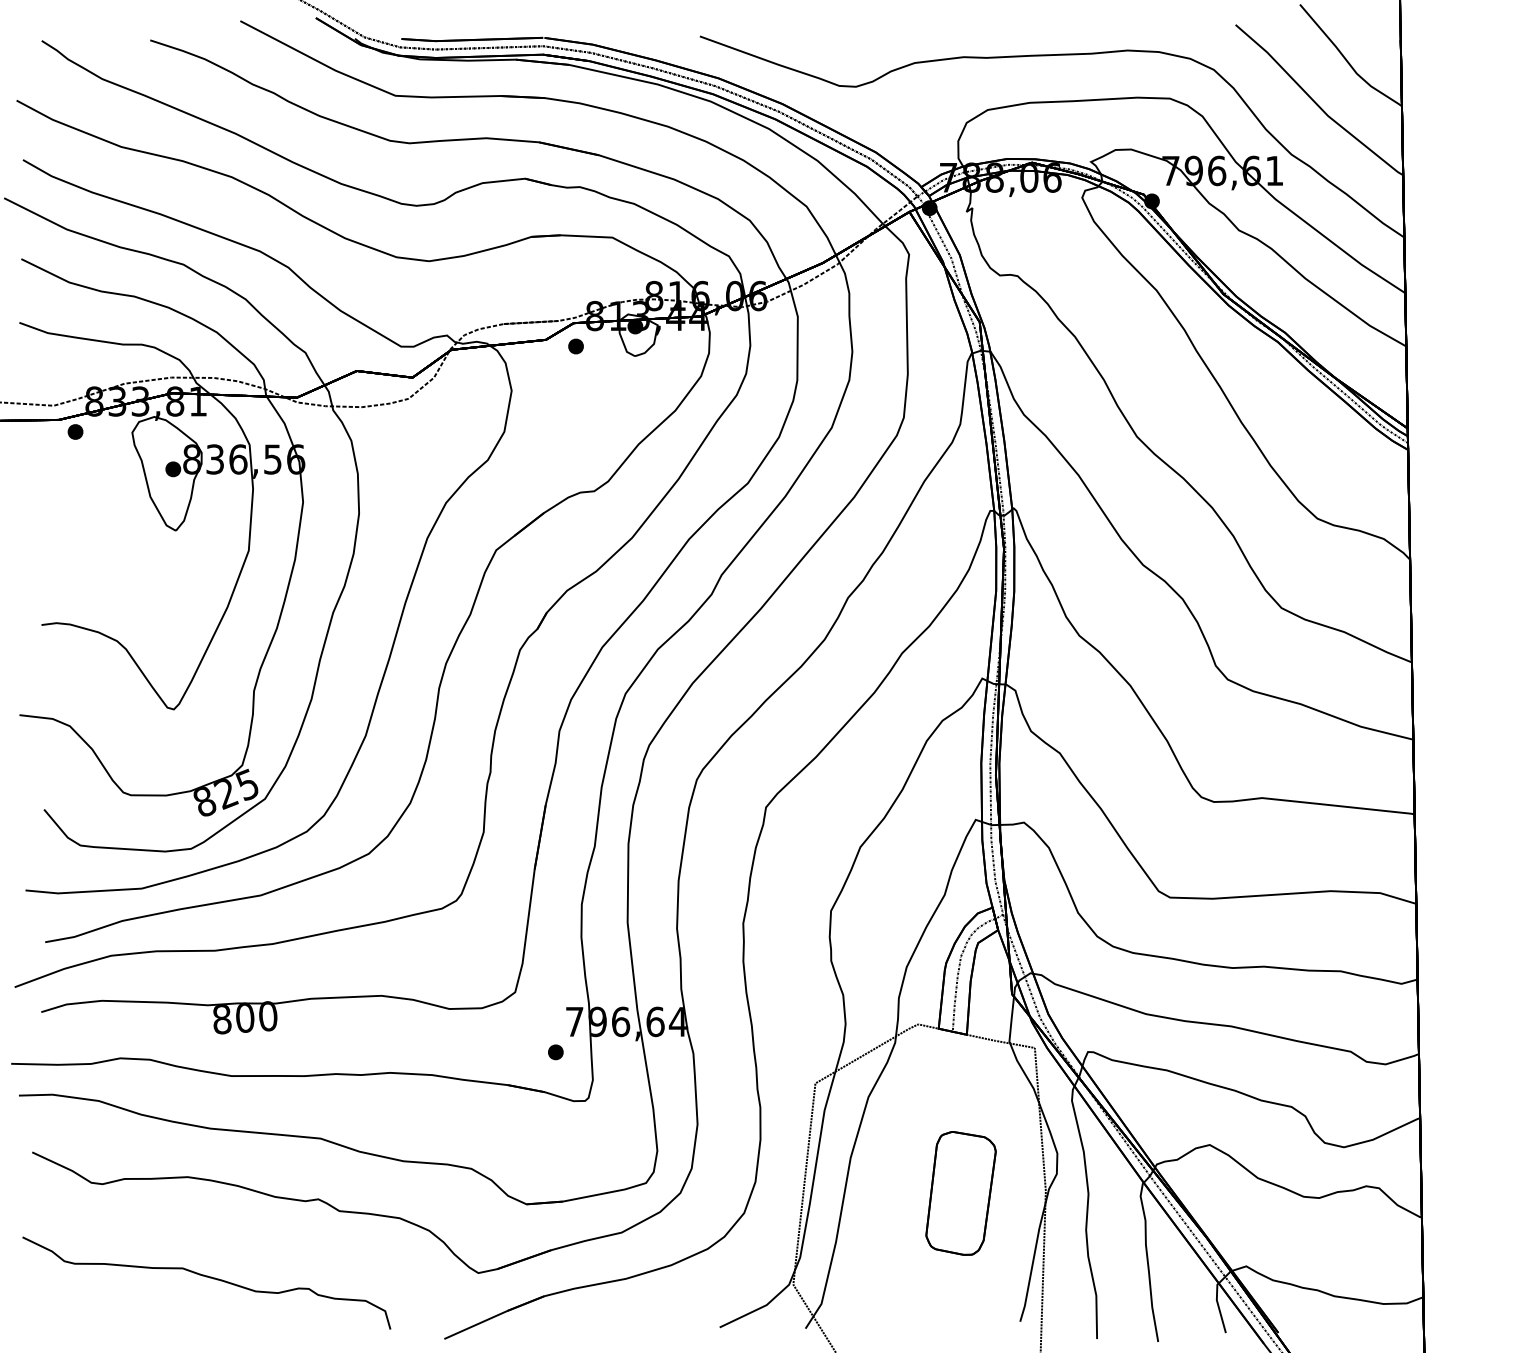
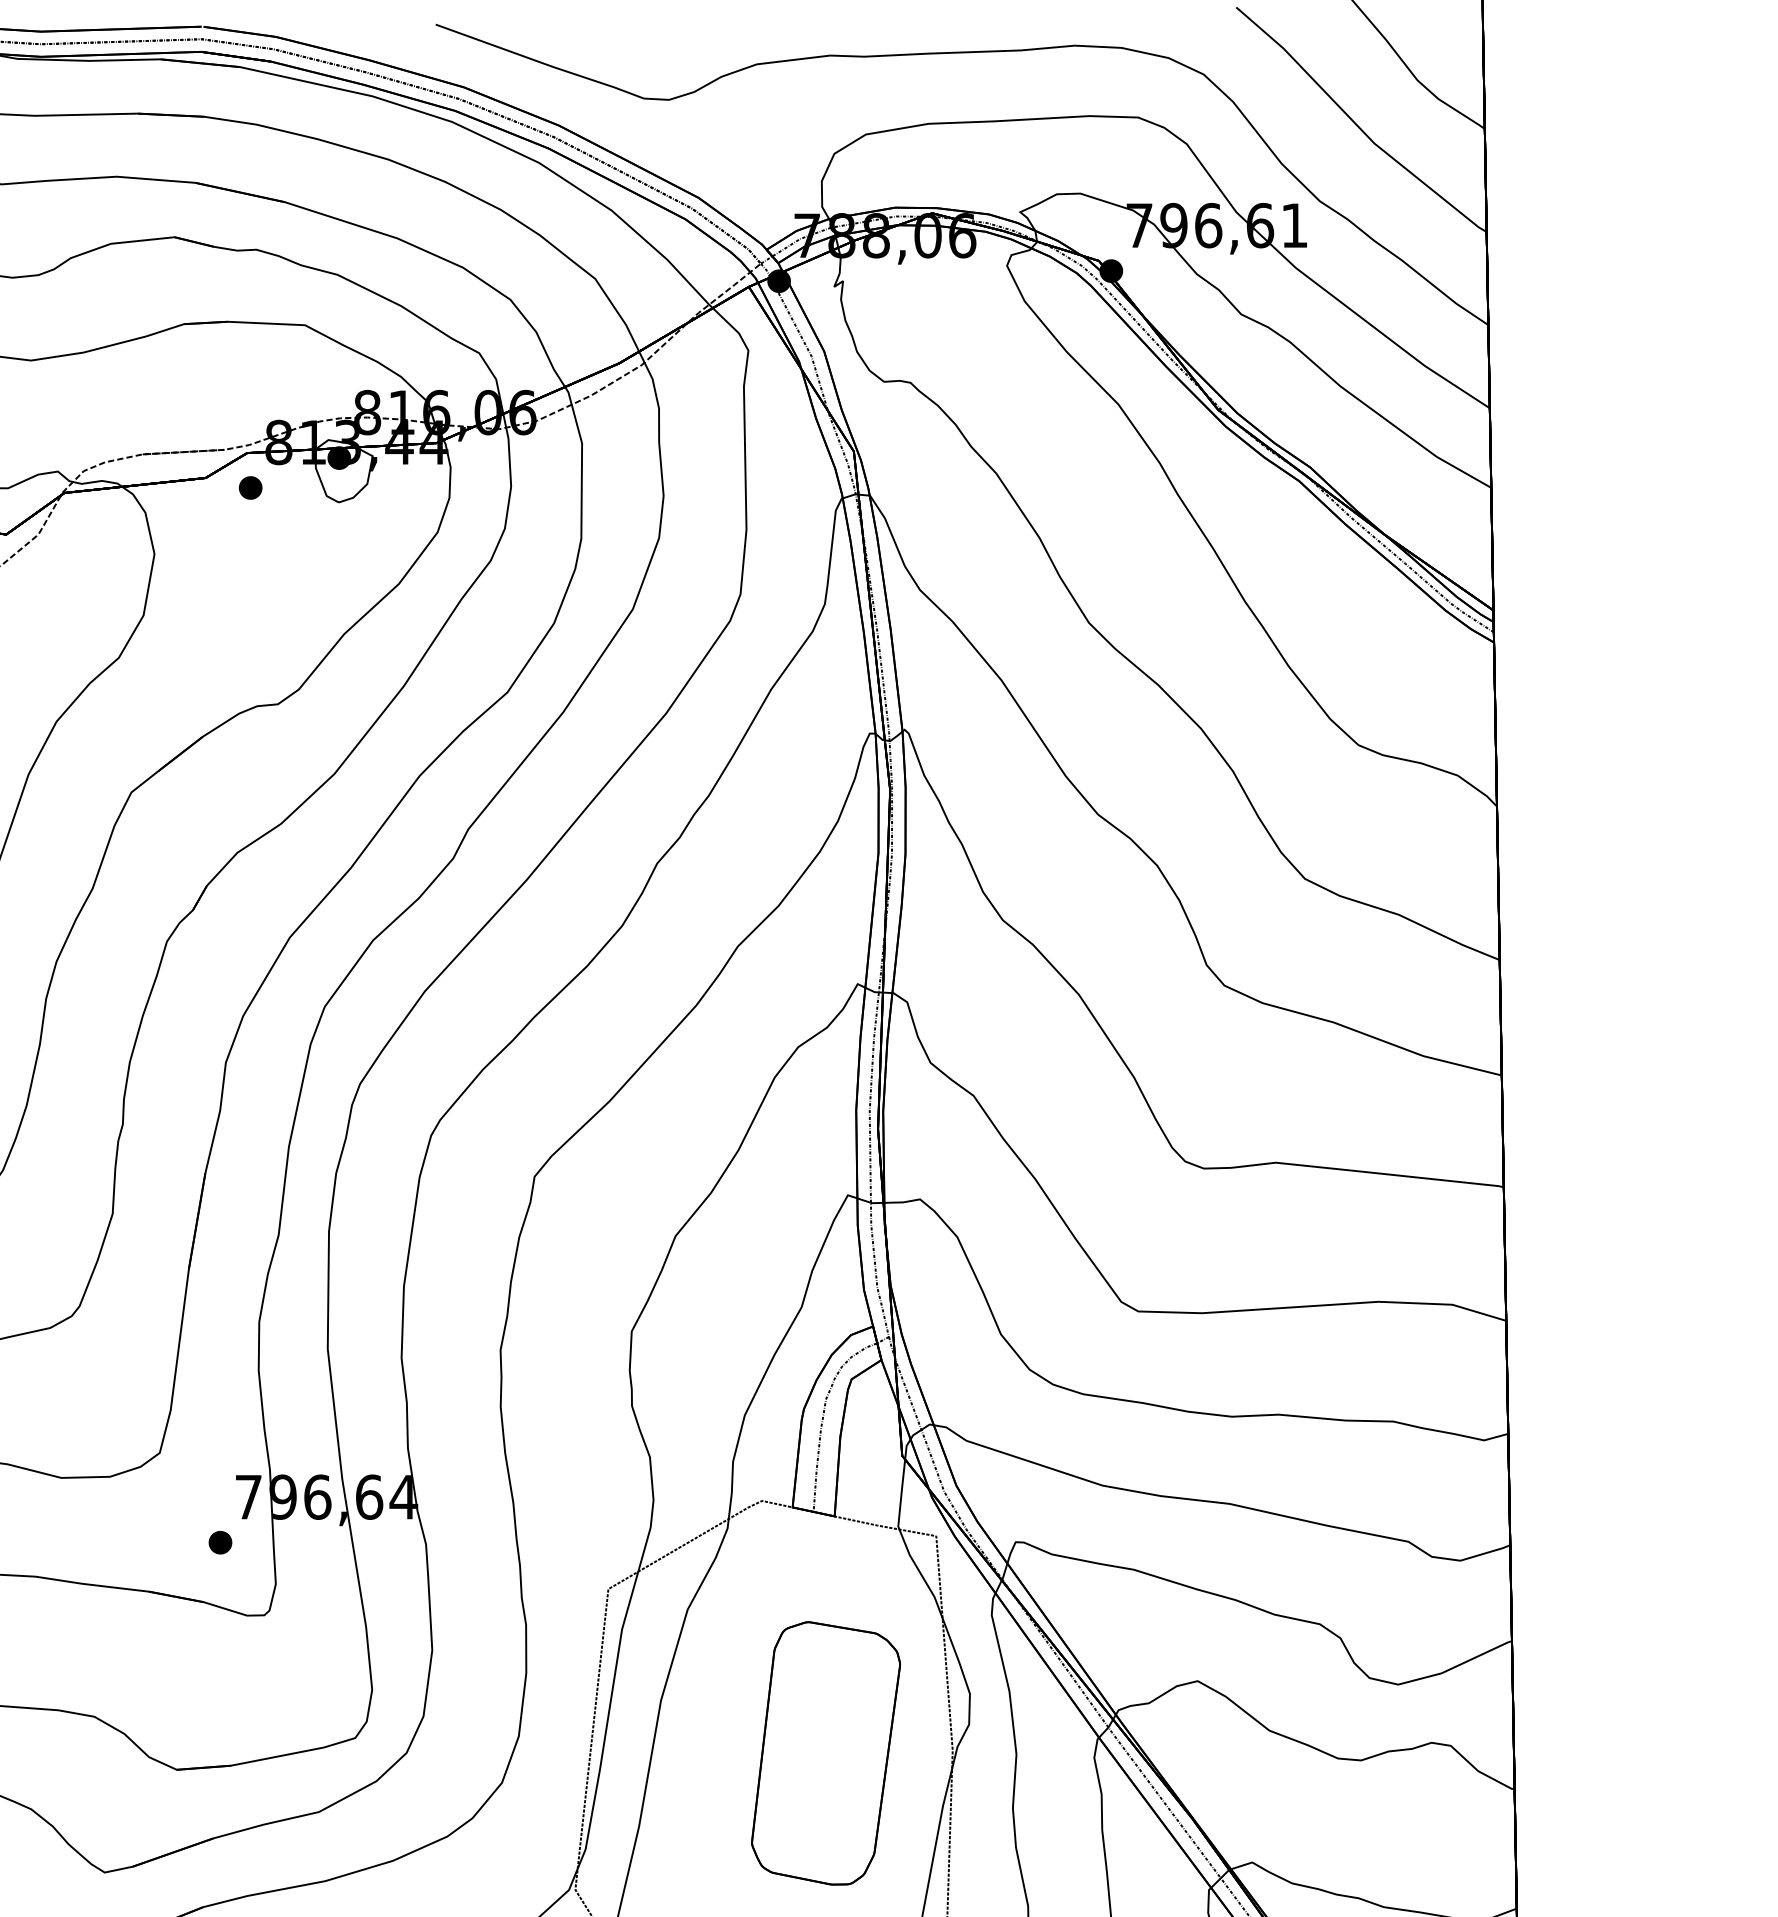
part: (960, 1193) -> (825, 1753), size x1.43

